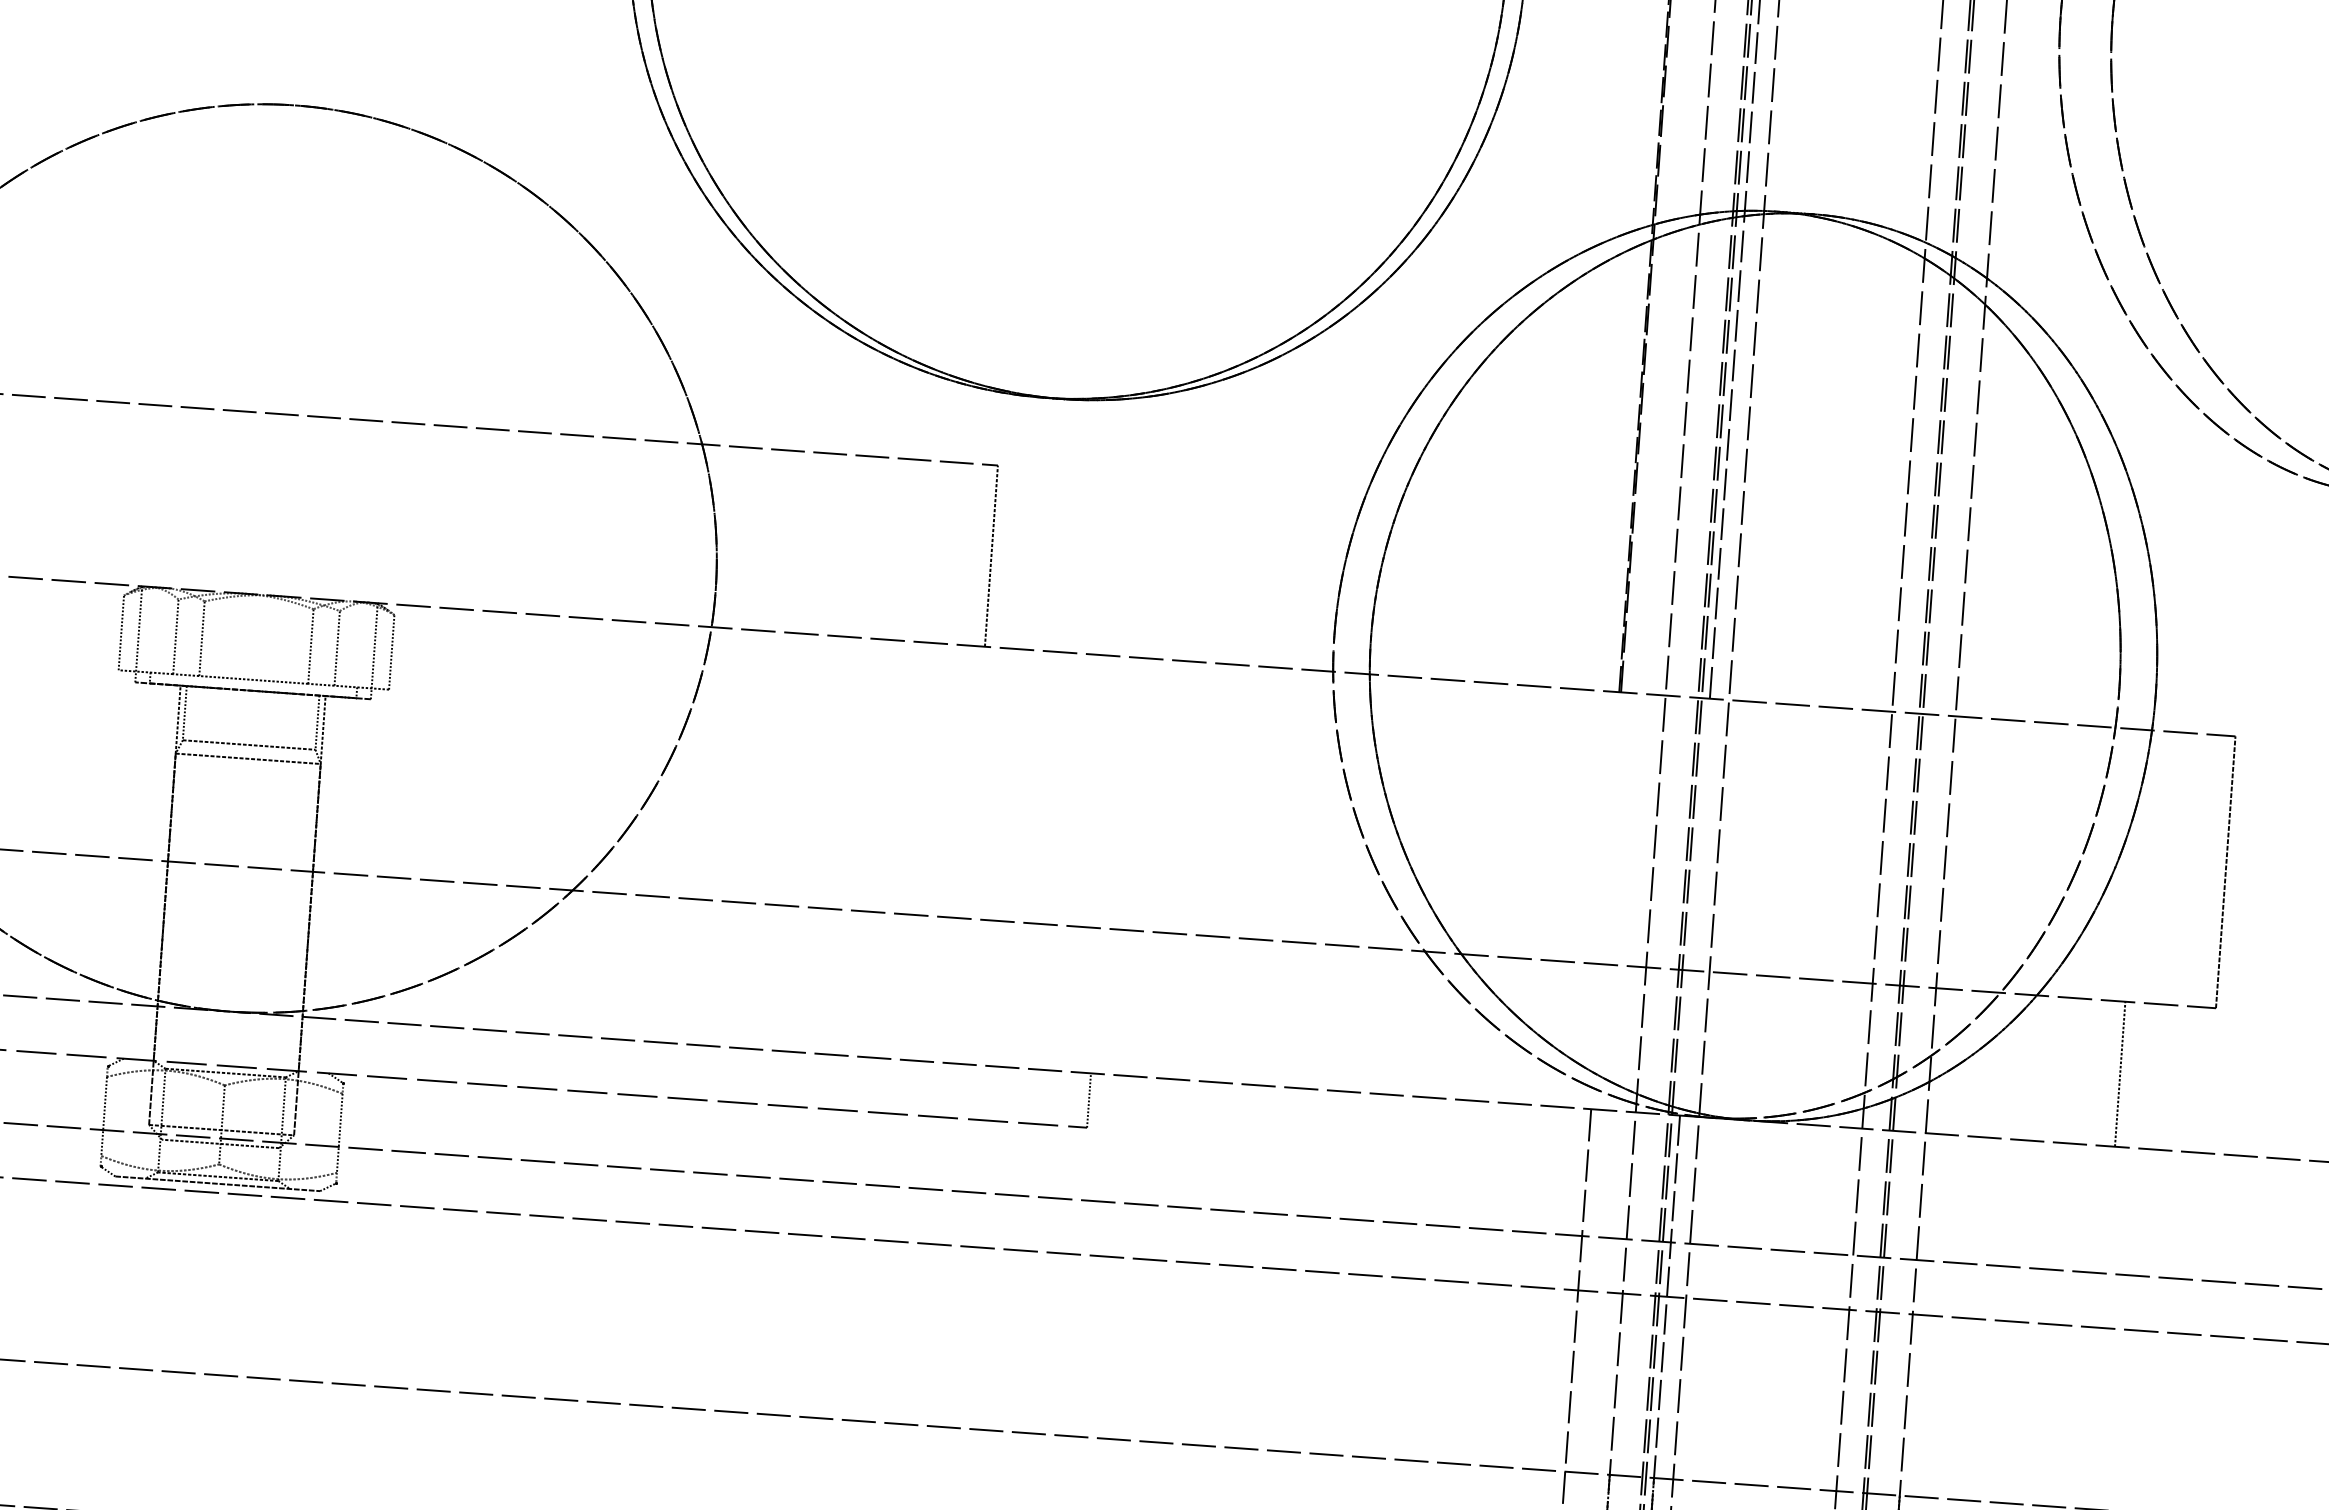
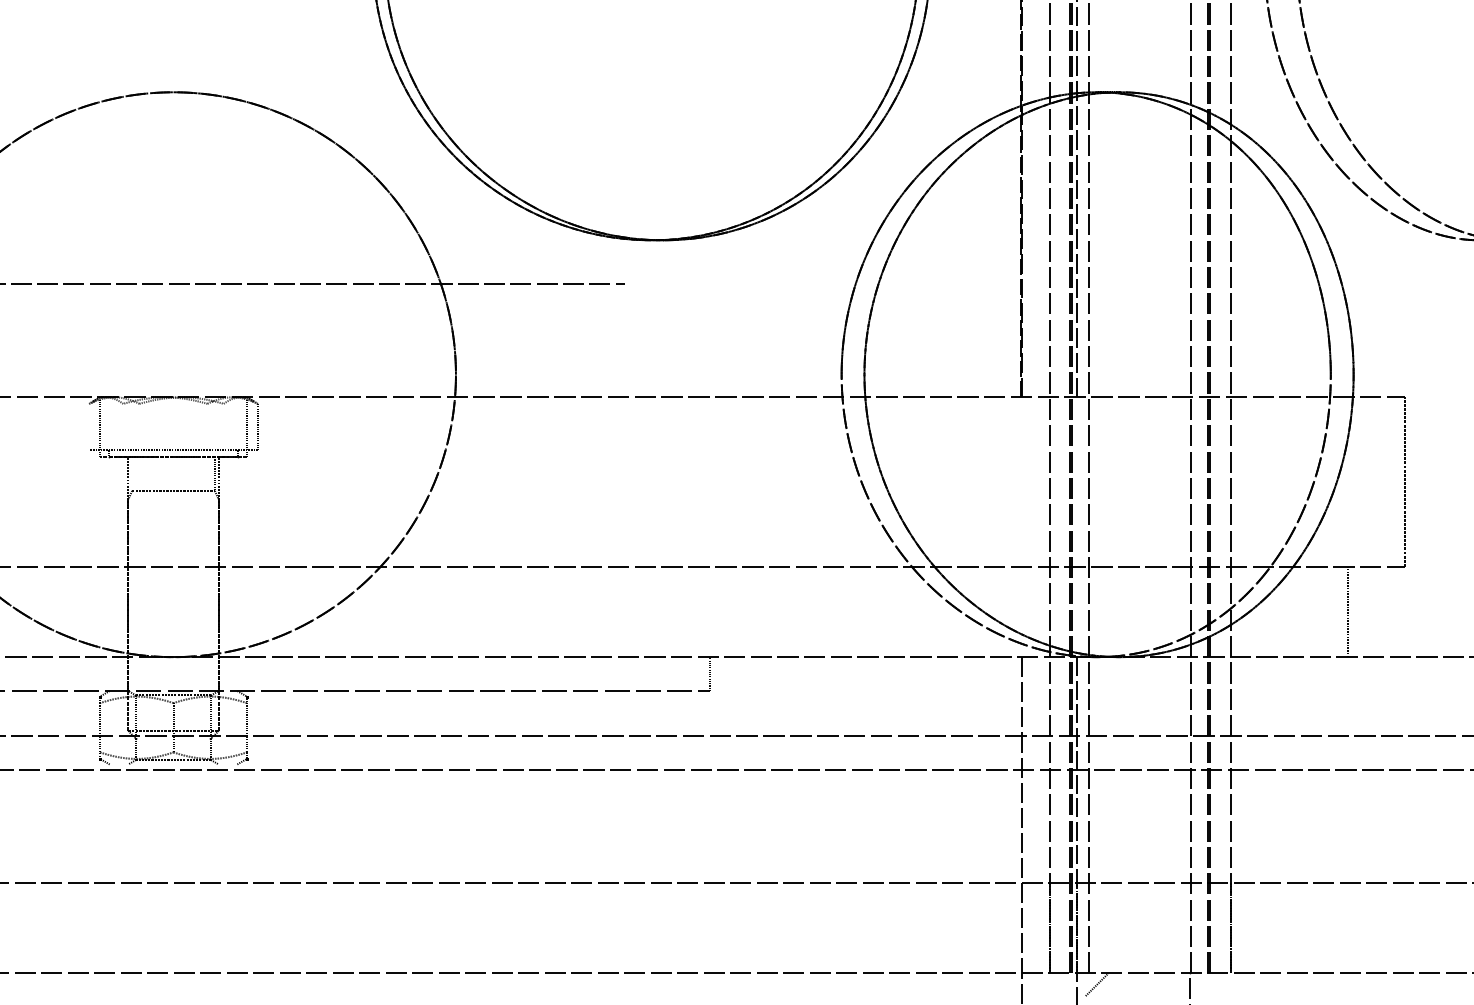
line: (991, 555) -> (625, 340), removed
line: (121, 631) -> (89, 426), removed
line: (176, 635) -> (123, 426), removed
line: (202, 637) -> (139, 426), removed
line: (311, 645) -> (207, 426), removed
line: (336, 647) -> (223, 426), removed
line: (185, 712) -> (132, 473), removed
line: (248, 758) -> (173, 499), removed
line: (220, 1143) -> (173, 739), removed
line: (217, 1183) -> (173, 764), removed

